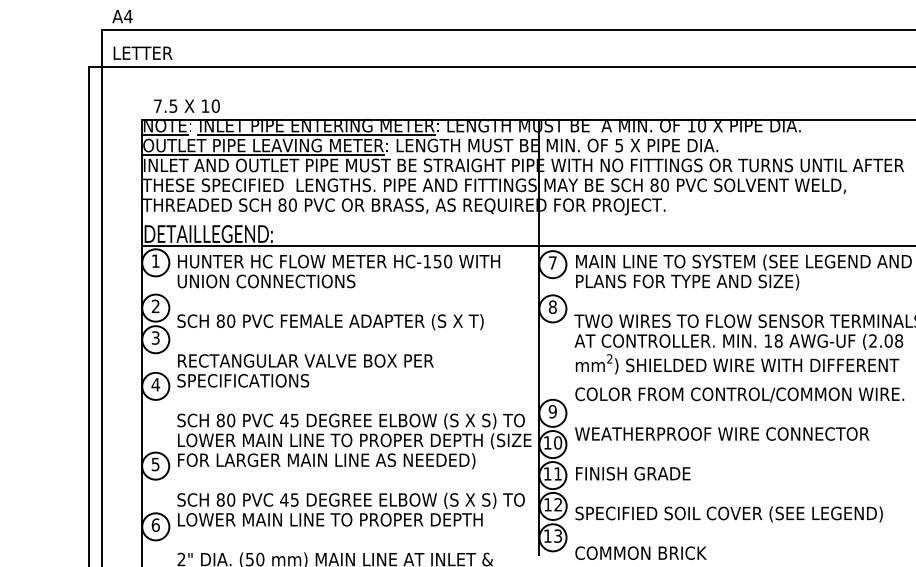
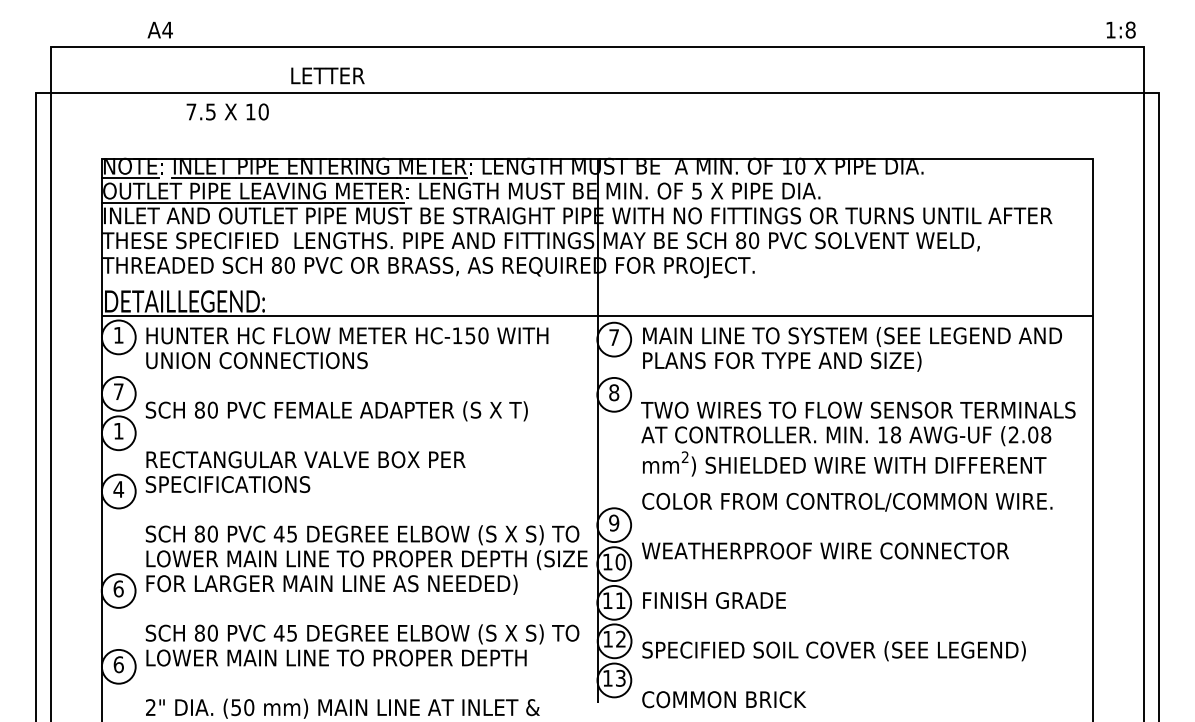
text: (121, 16) -> (159, 29), moved
text: (142, 52) -> (327, 75), moved
text: (186, 105) -> (227, 111), moved
text: (155, 306) -> (118, 391), 2 -> 7
text: (155, 337) -> (118, 430), 3 -> 1
text: (155, 464) -> (118, 588), 5 -> 6

